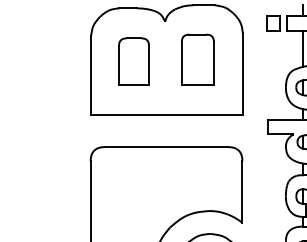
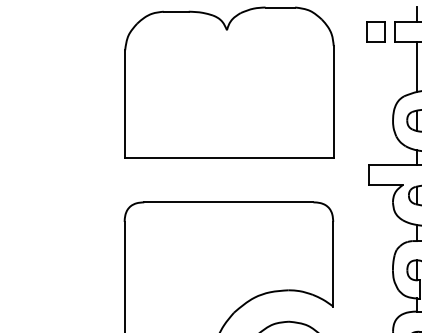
part: (197, 59) -> (271, 81), removed
part: (133, 61) -> (183, 84), removed

